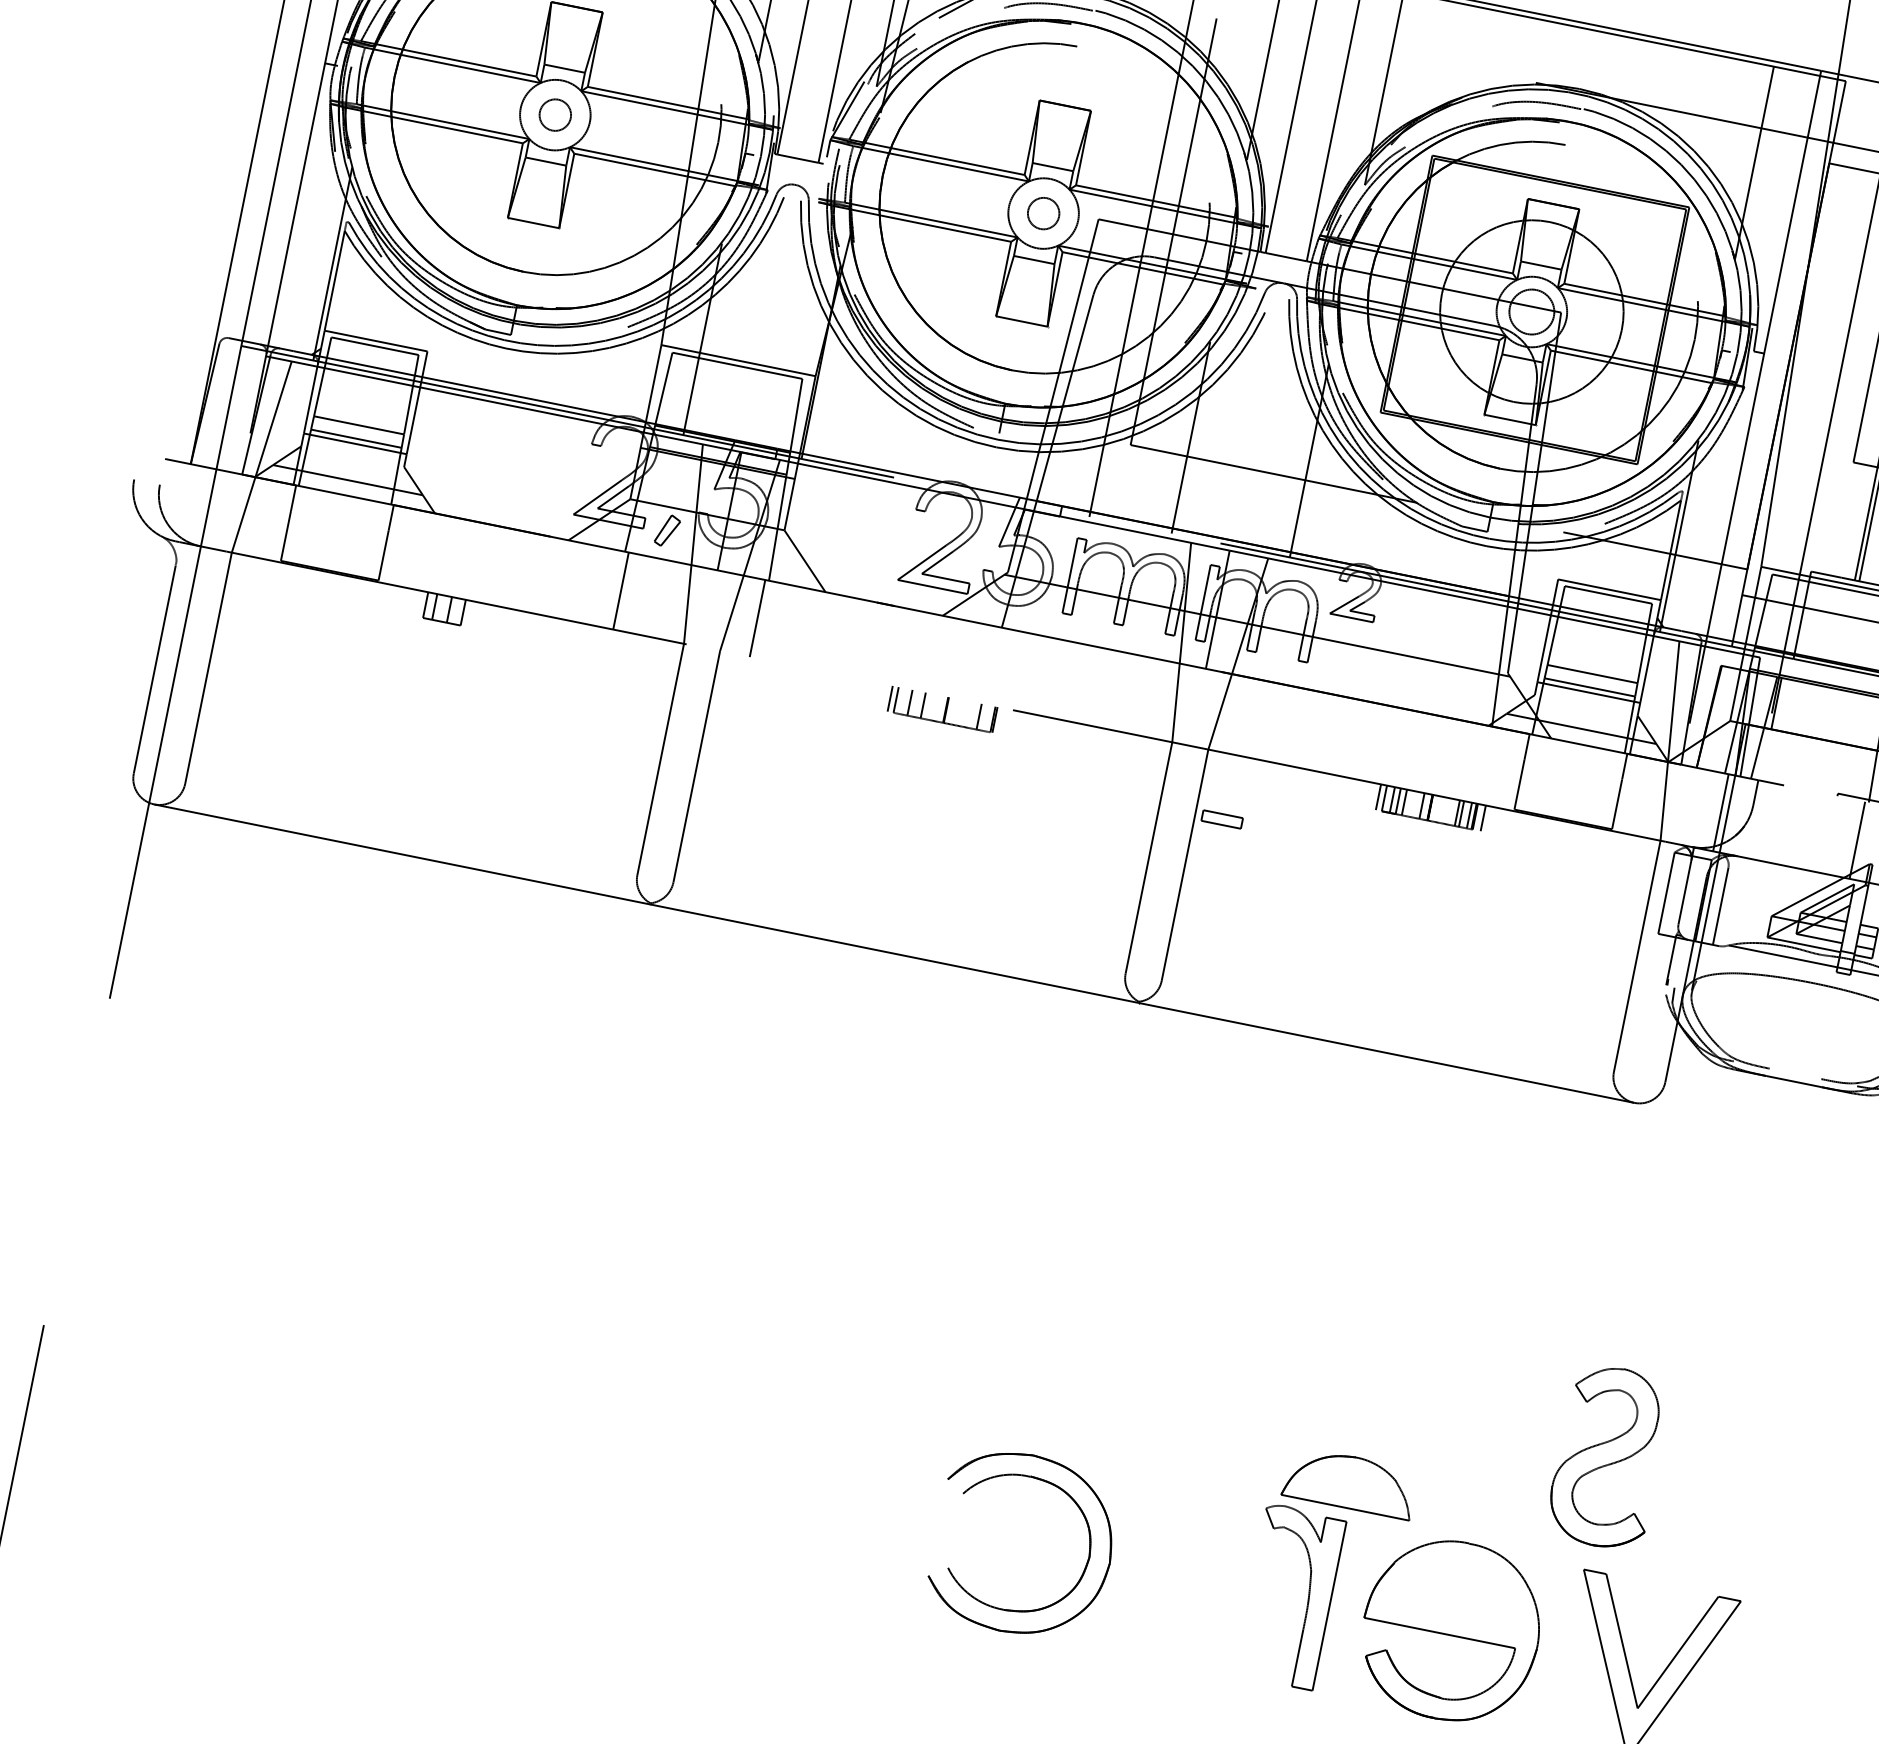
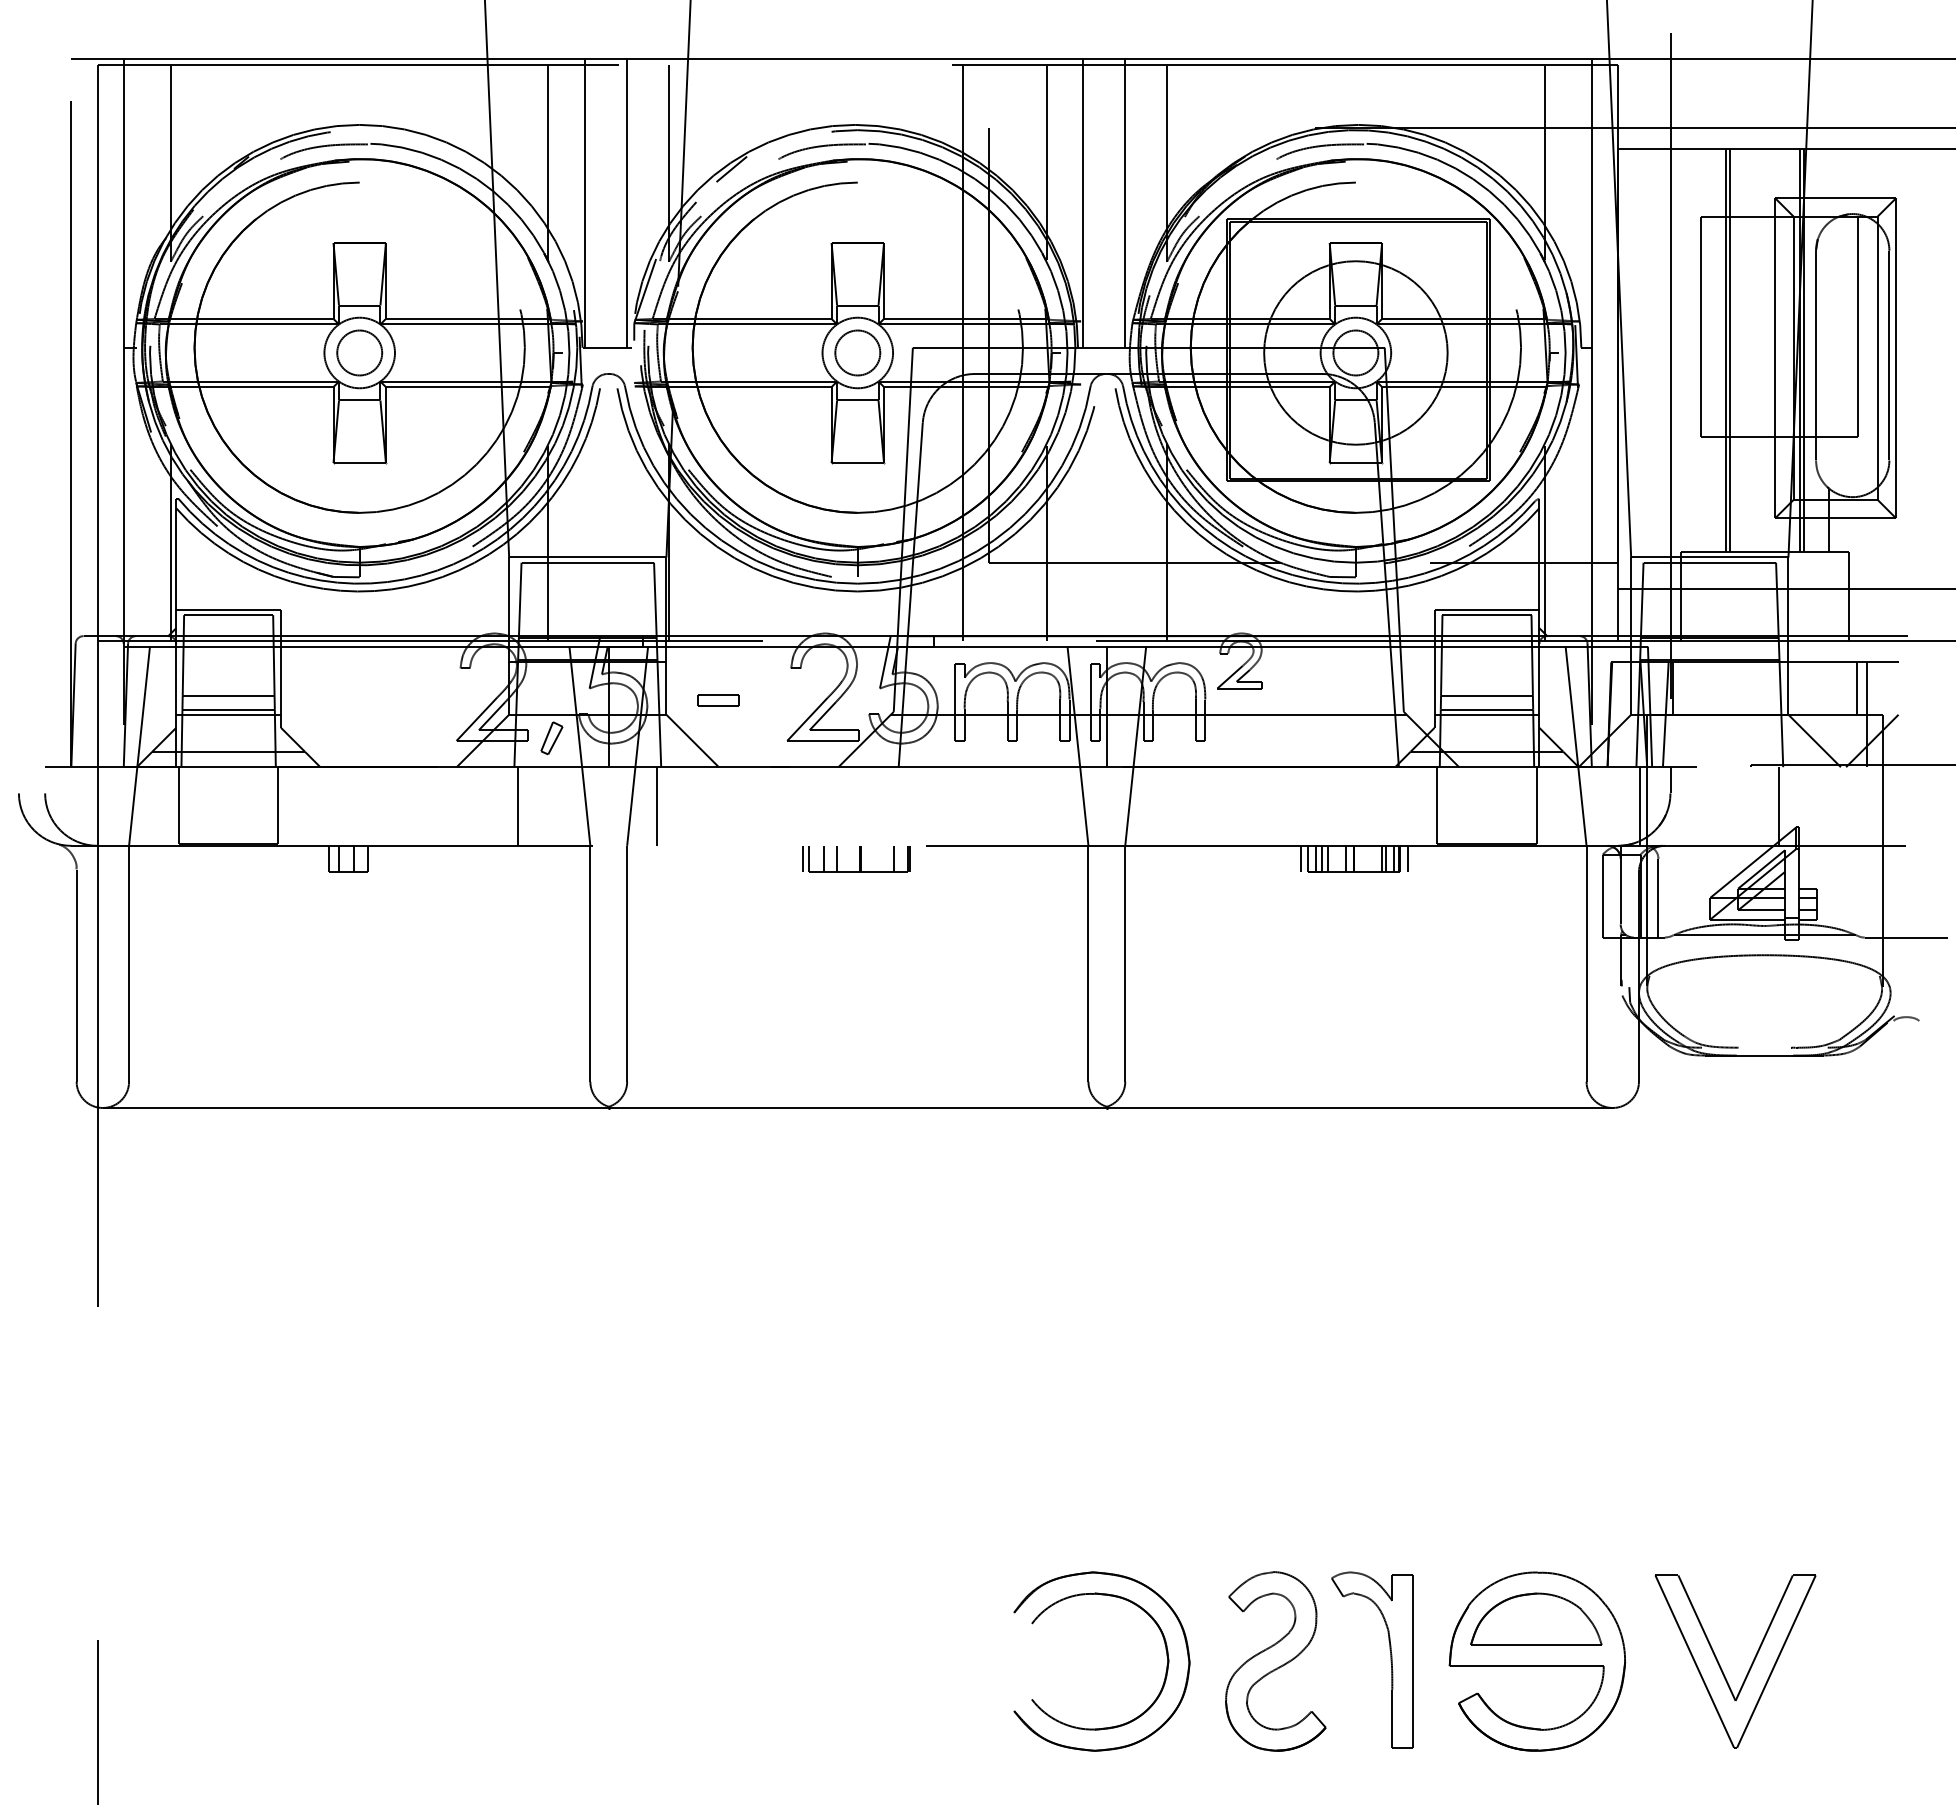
circle: (555, 114) -> (359, 352), size x1.43
circle: (1043, 213) -> (857, 352), size x1.43
part: (1222, 819) -> (718, 700), moved
part: (1608, 1457) -> (1275, 1661), moved
part: (1350, 1481) -> (1536, 1618), moved

